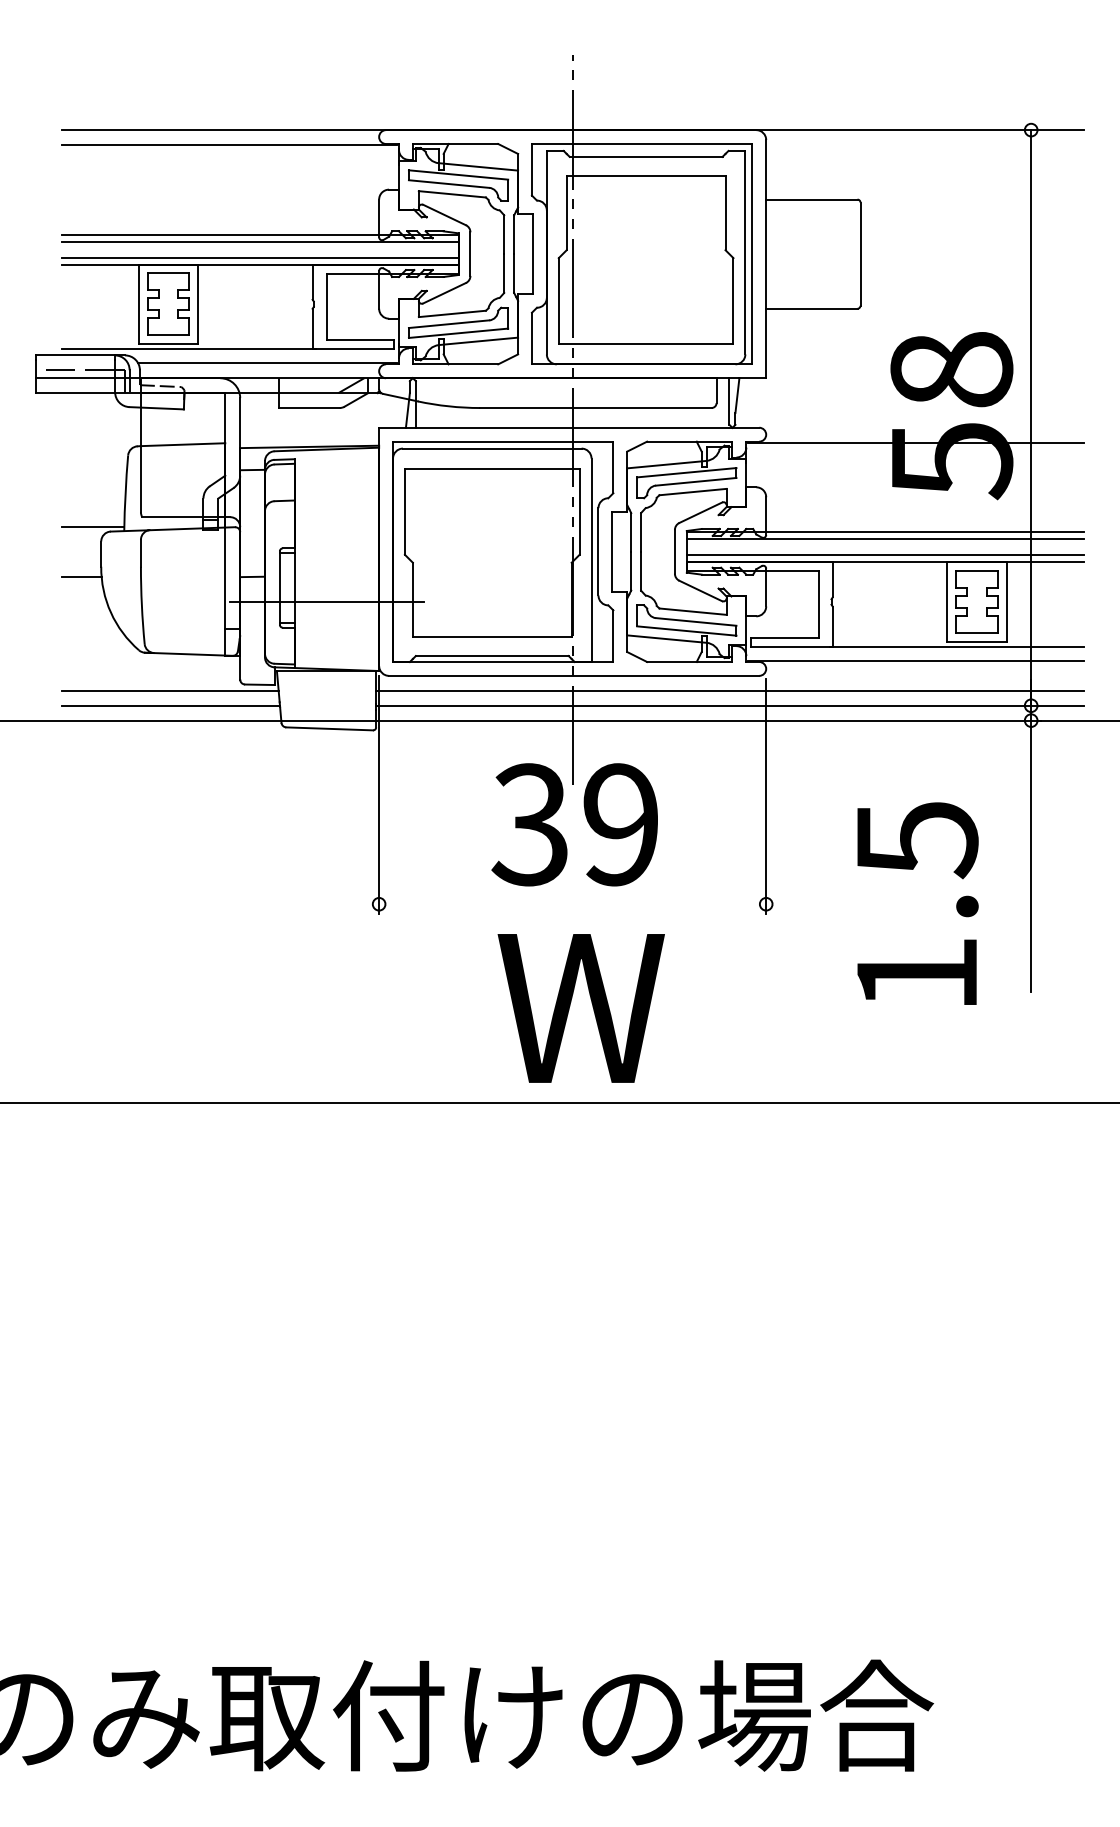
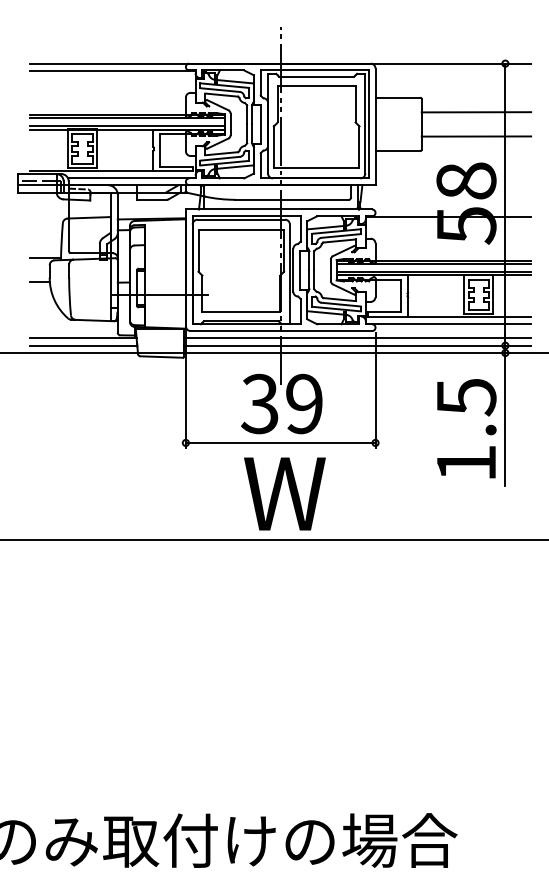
line: (972, 229) -> (476, 112), added
line: (972, 278) -> (476, 136), added
line: (572, 903) -> (280, 442), added
text: (917, 903) -> (466, 428), moved

